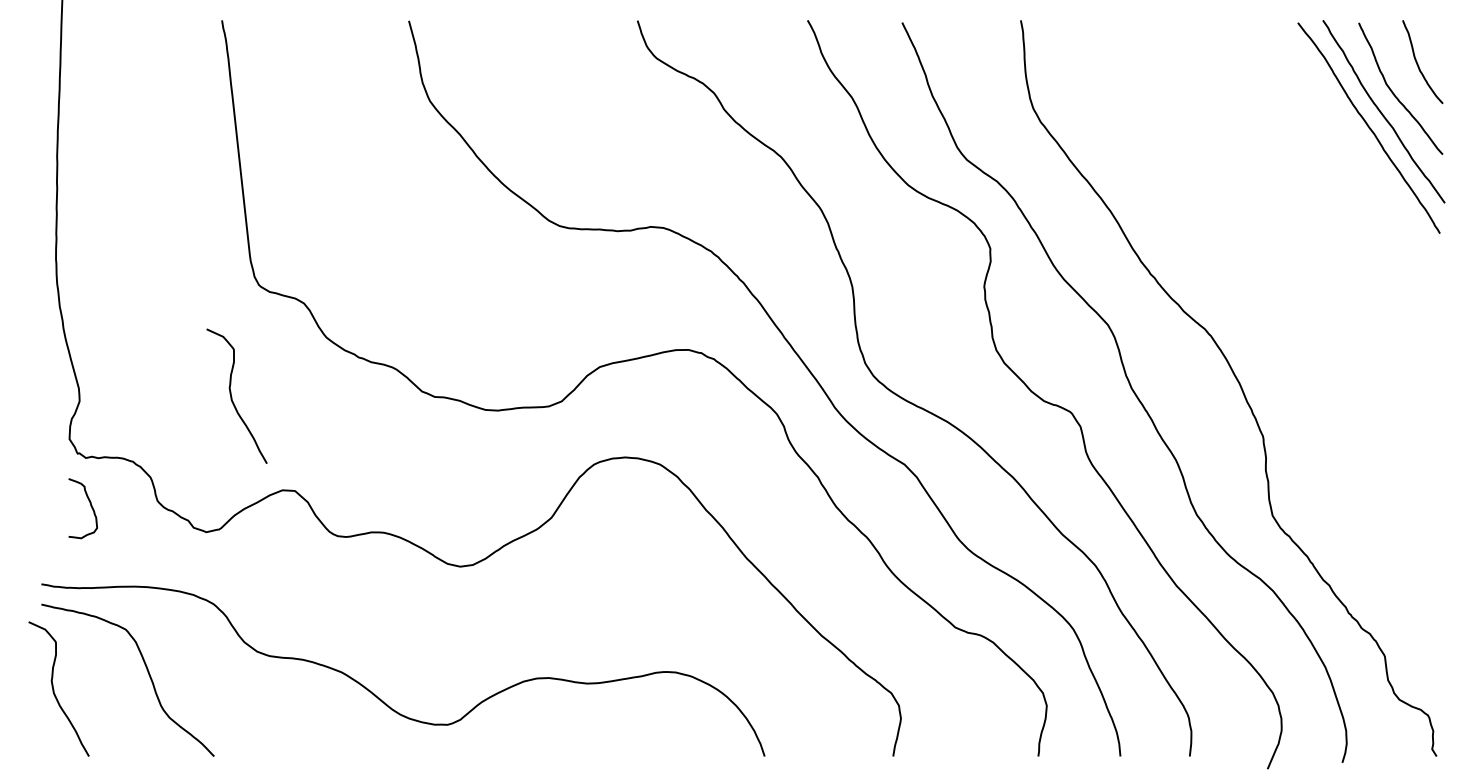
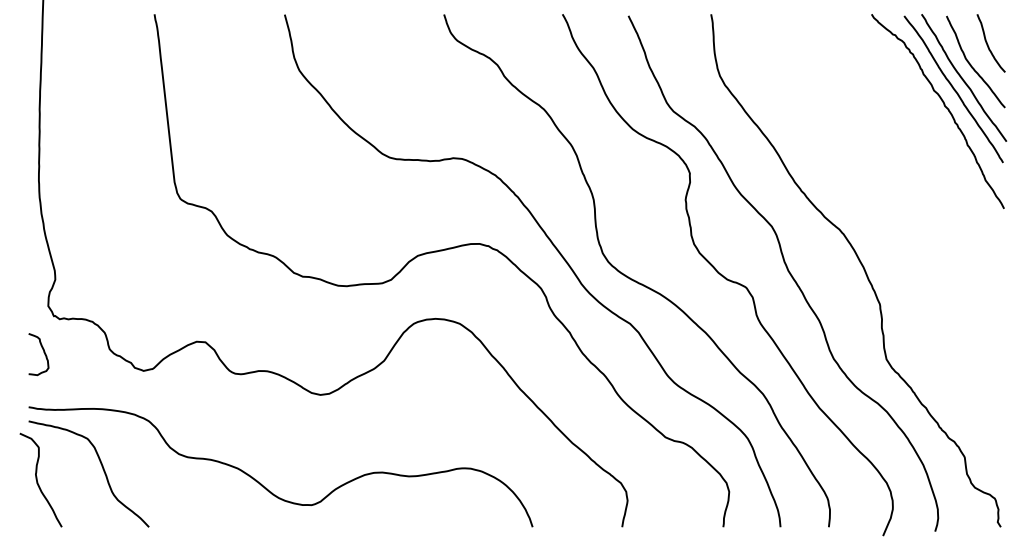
curve: (1354, 151) -> (943, 105), added
curve: (232, 395) -> (161, 275), removed
curve: (89, 505) -> (43, 352), moved

